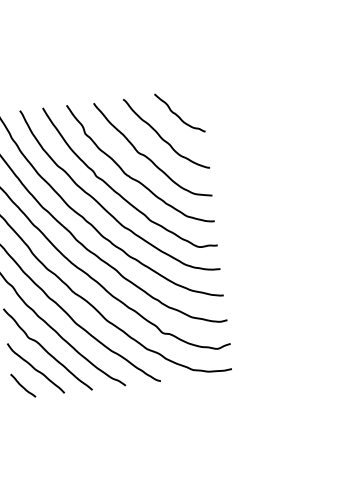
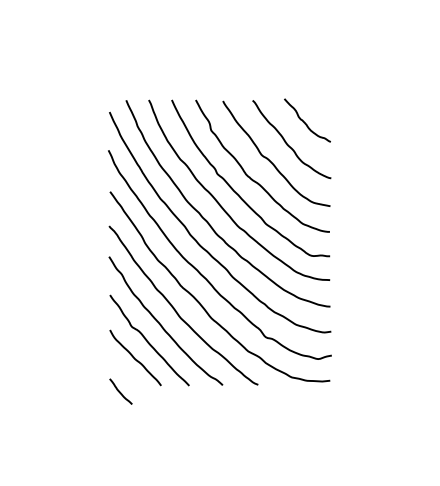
curve: (22, 385) -> (120, 391), moved

